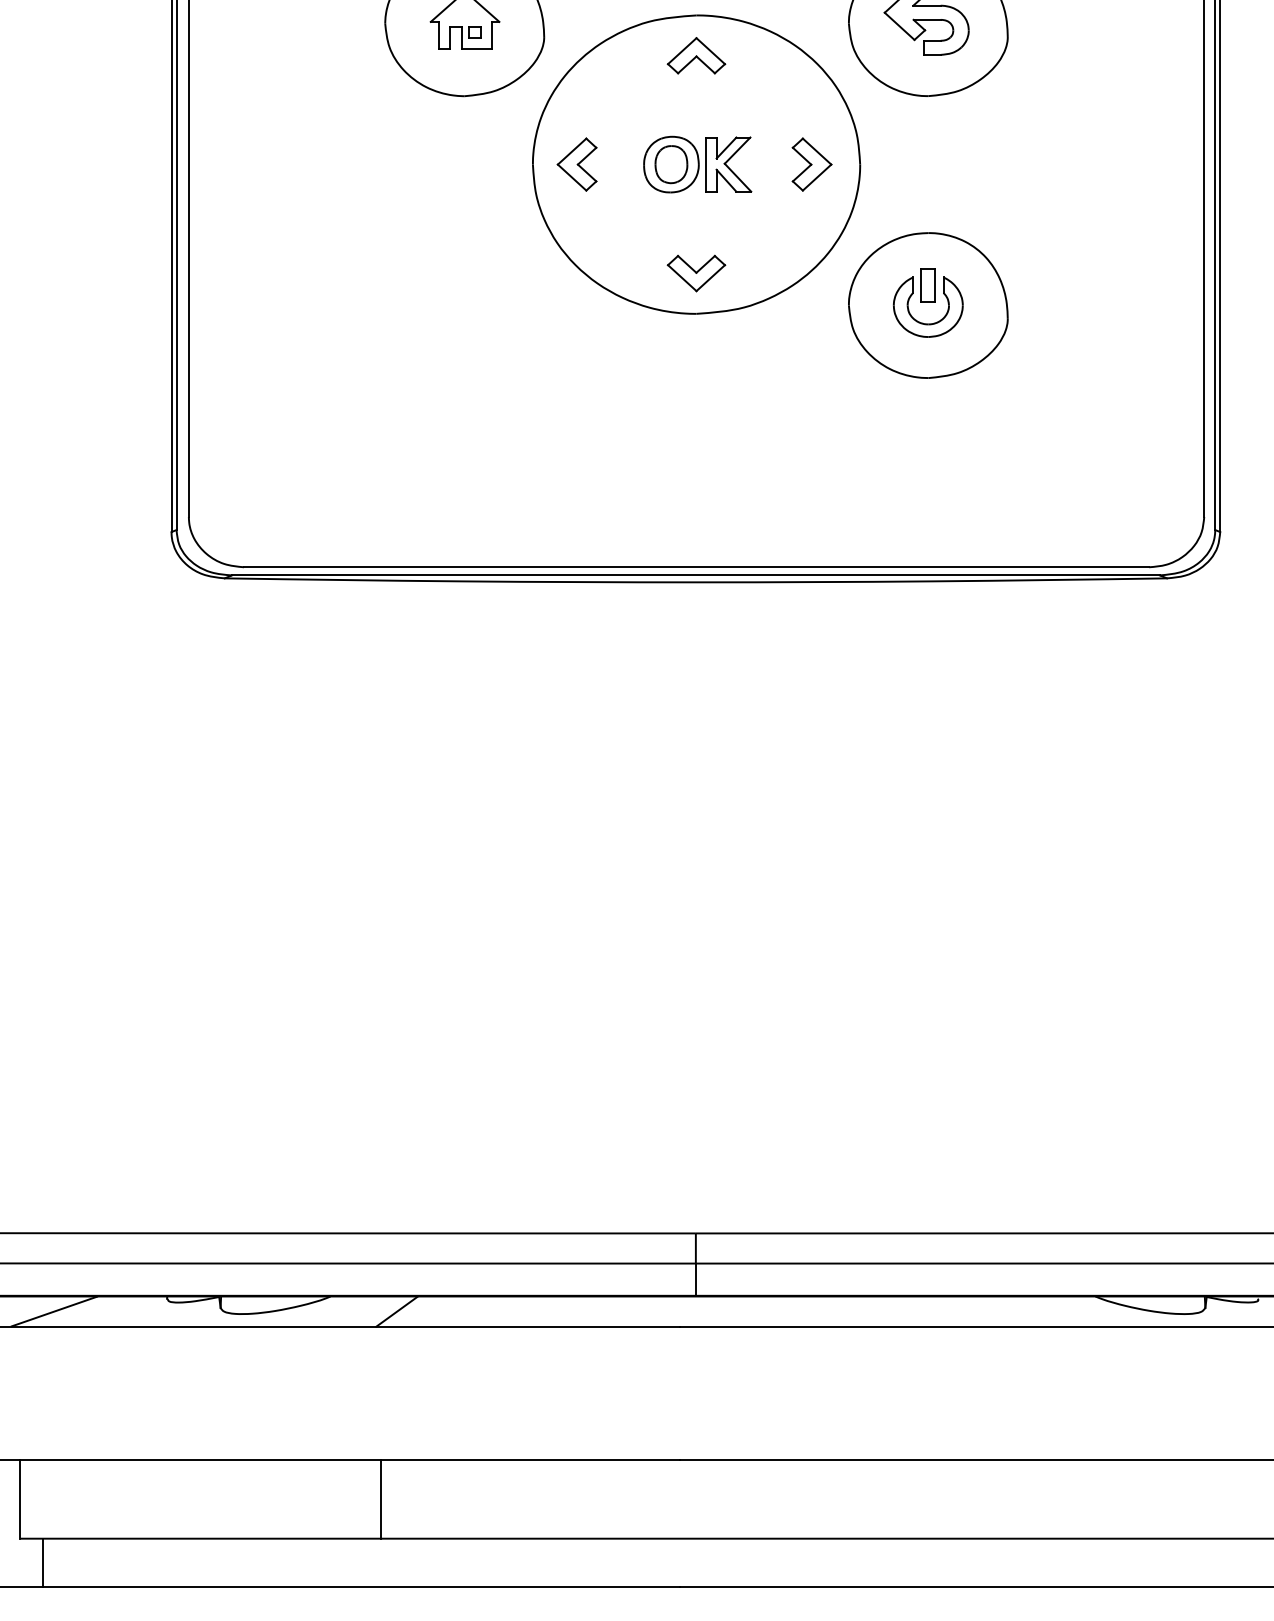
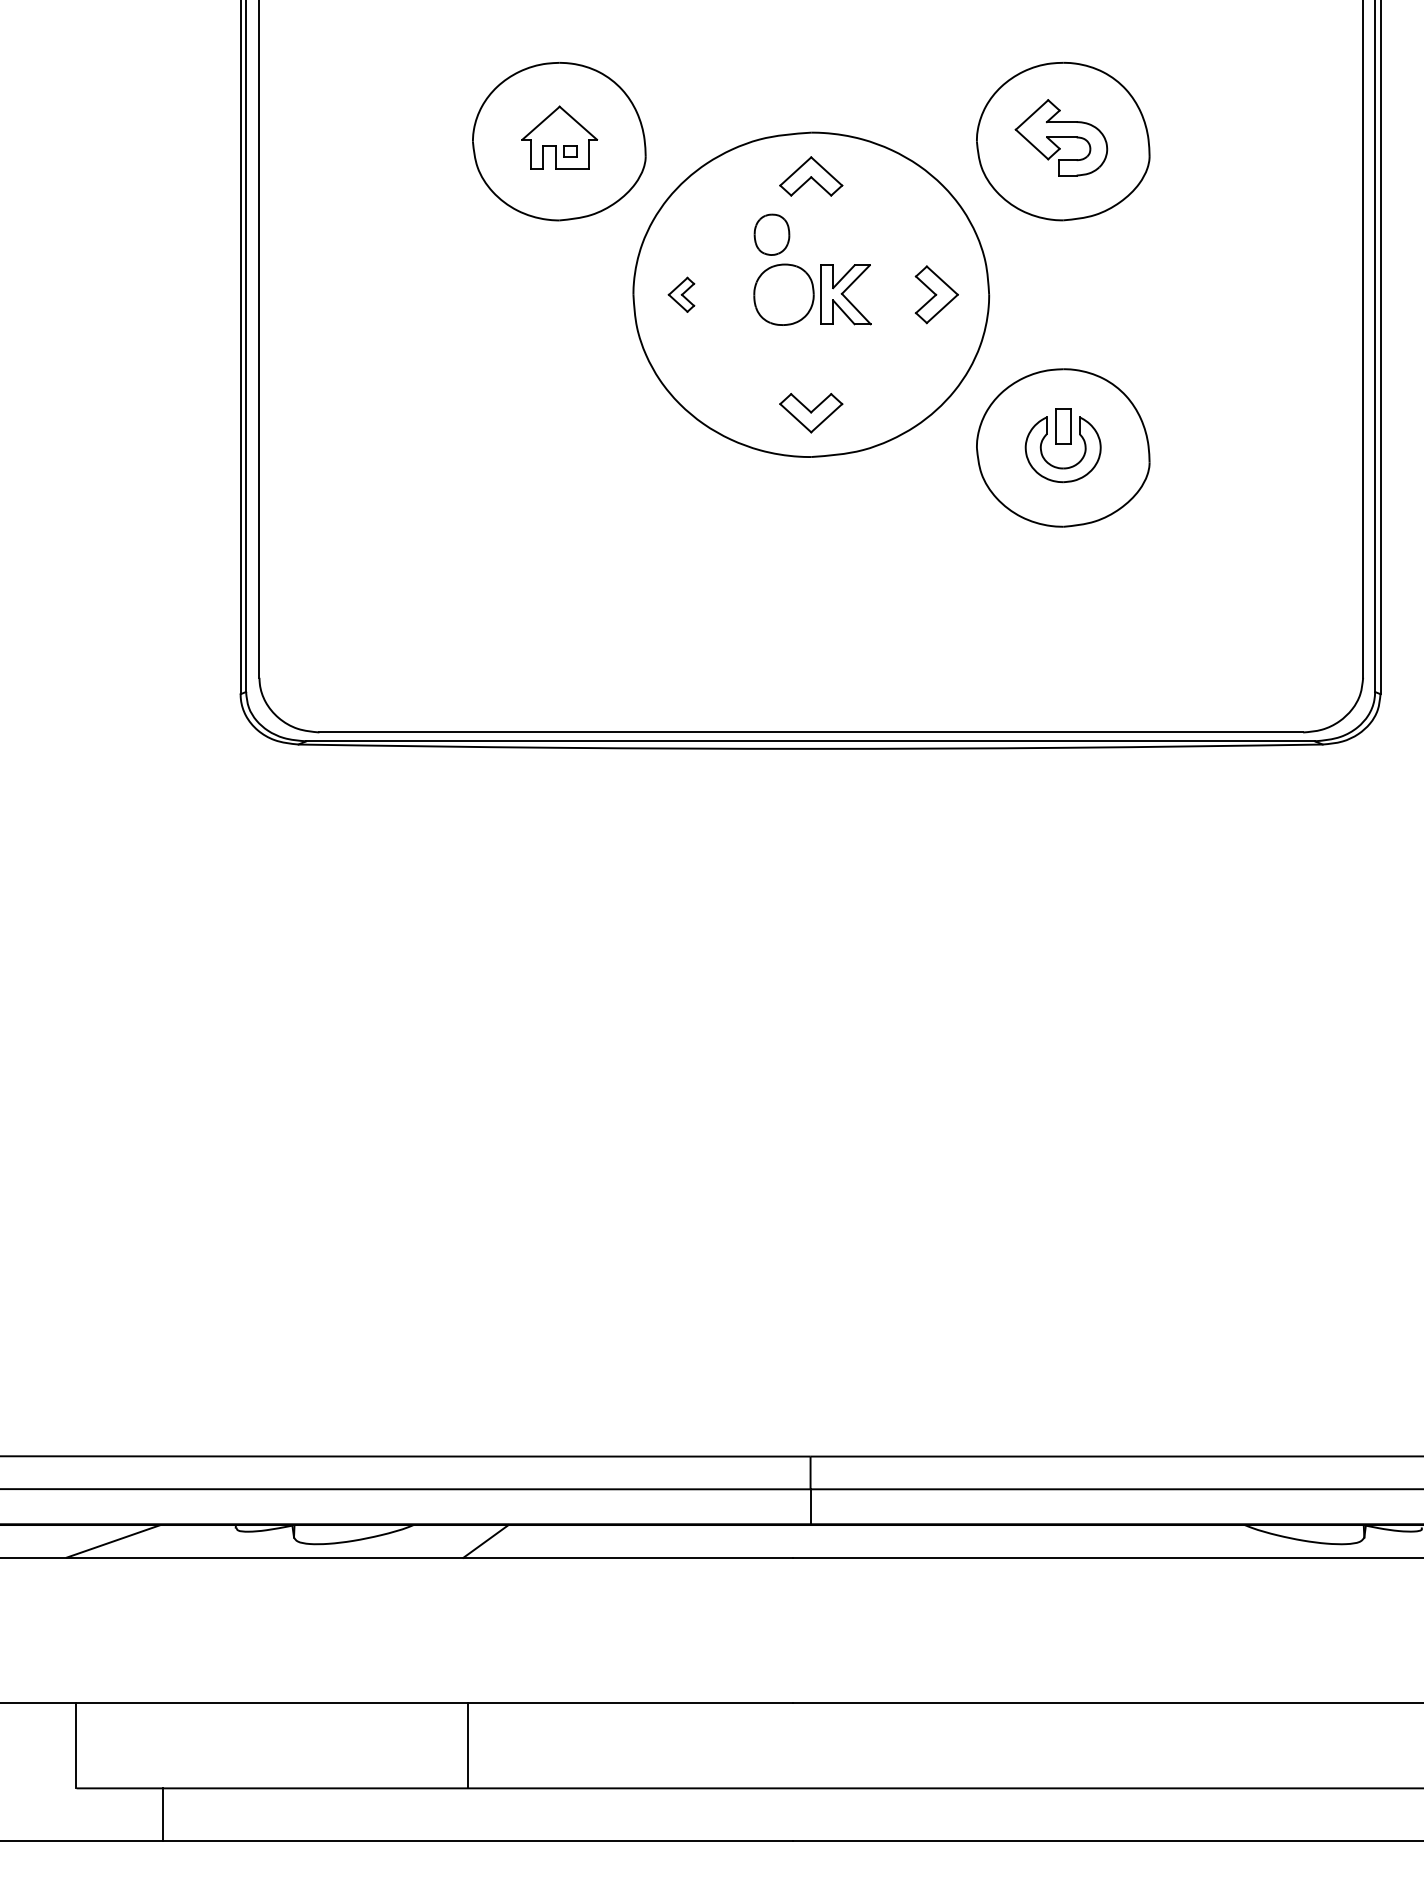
part: (577, 164) -> (681, 294), size x0.6
part: (670, 164) -> (771, 234), moved
line: (42, 1562) -> (162, 1814), moved

